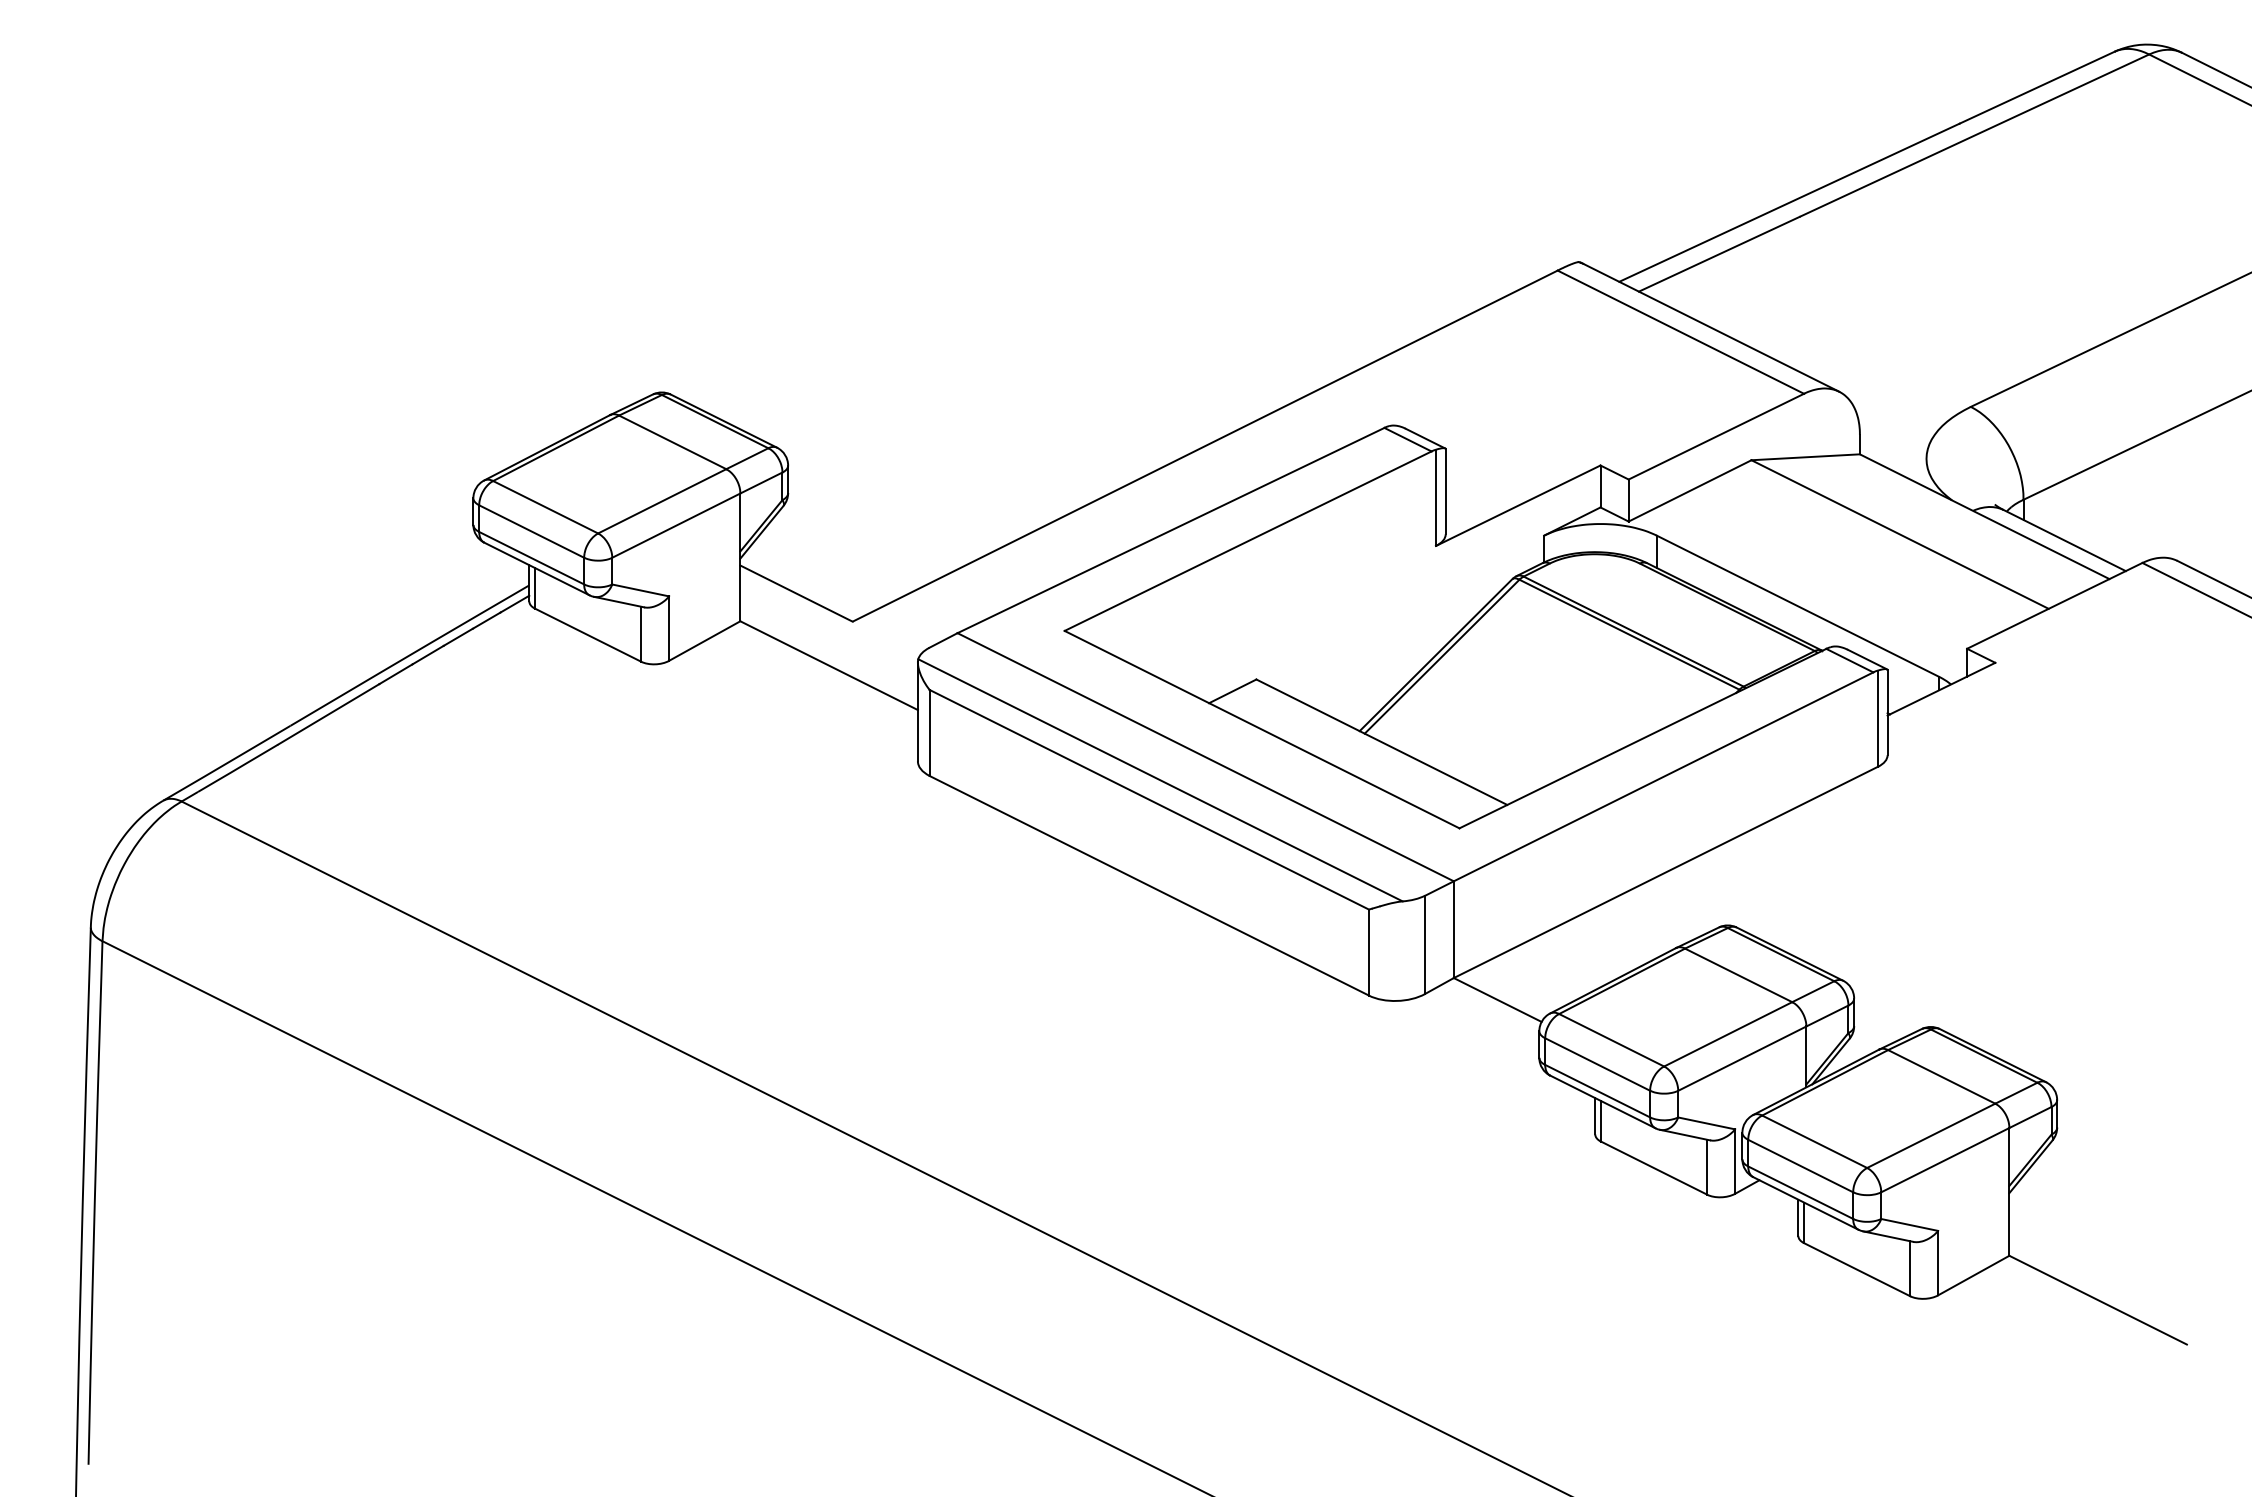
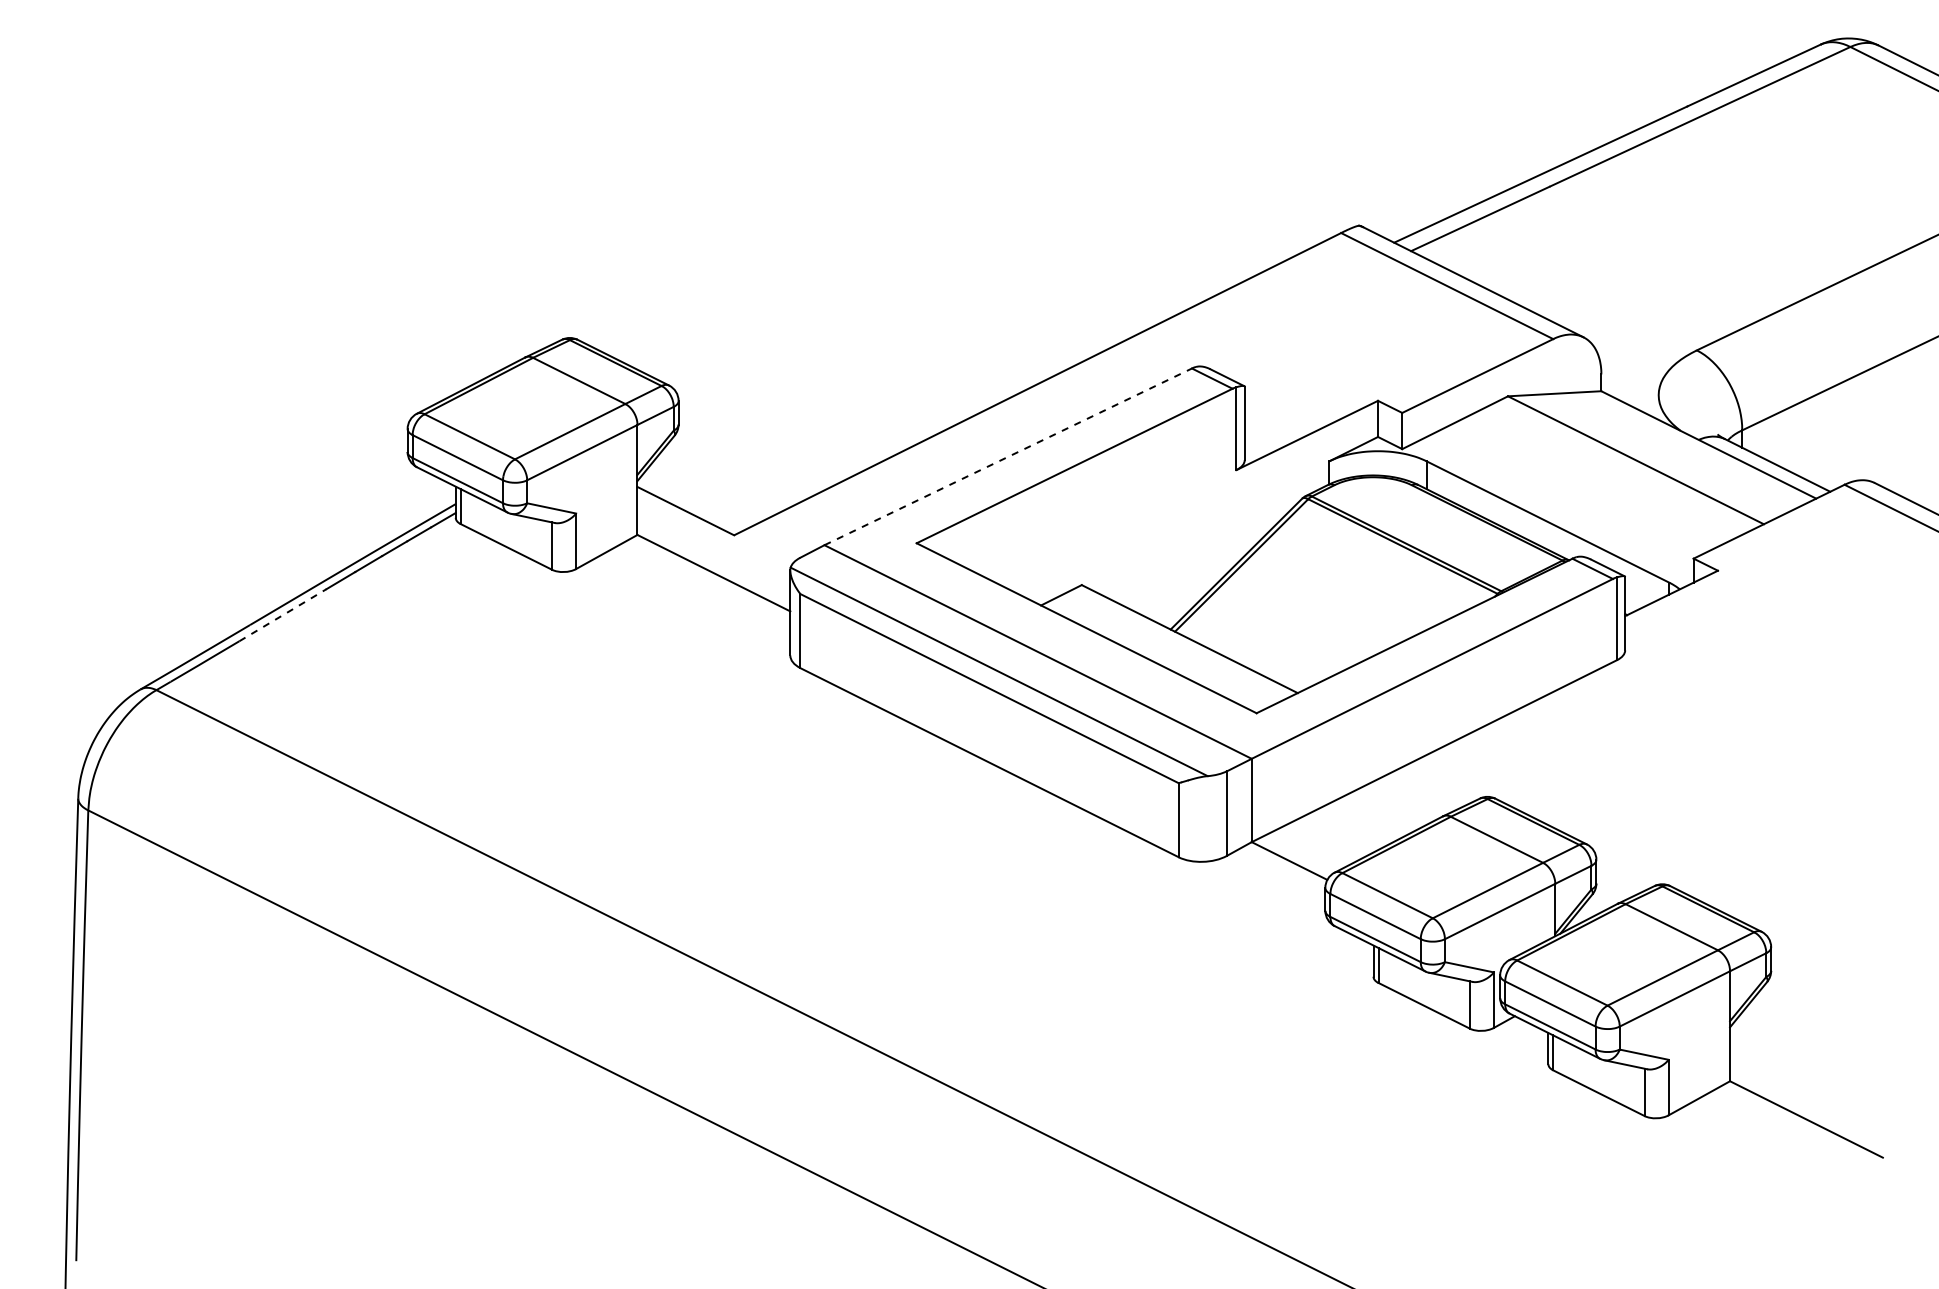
line: (1171, 530) -> (1008, 456), solid -> dashed
line: (329, 714) -> (283, 615), solid -> dashed

